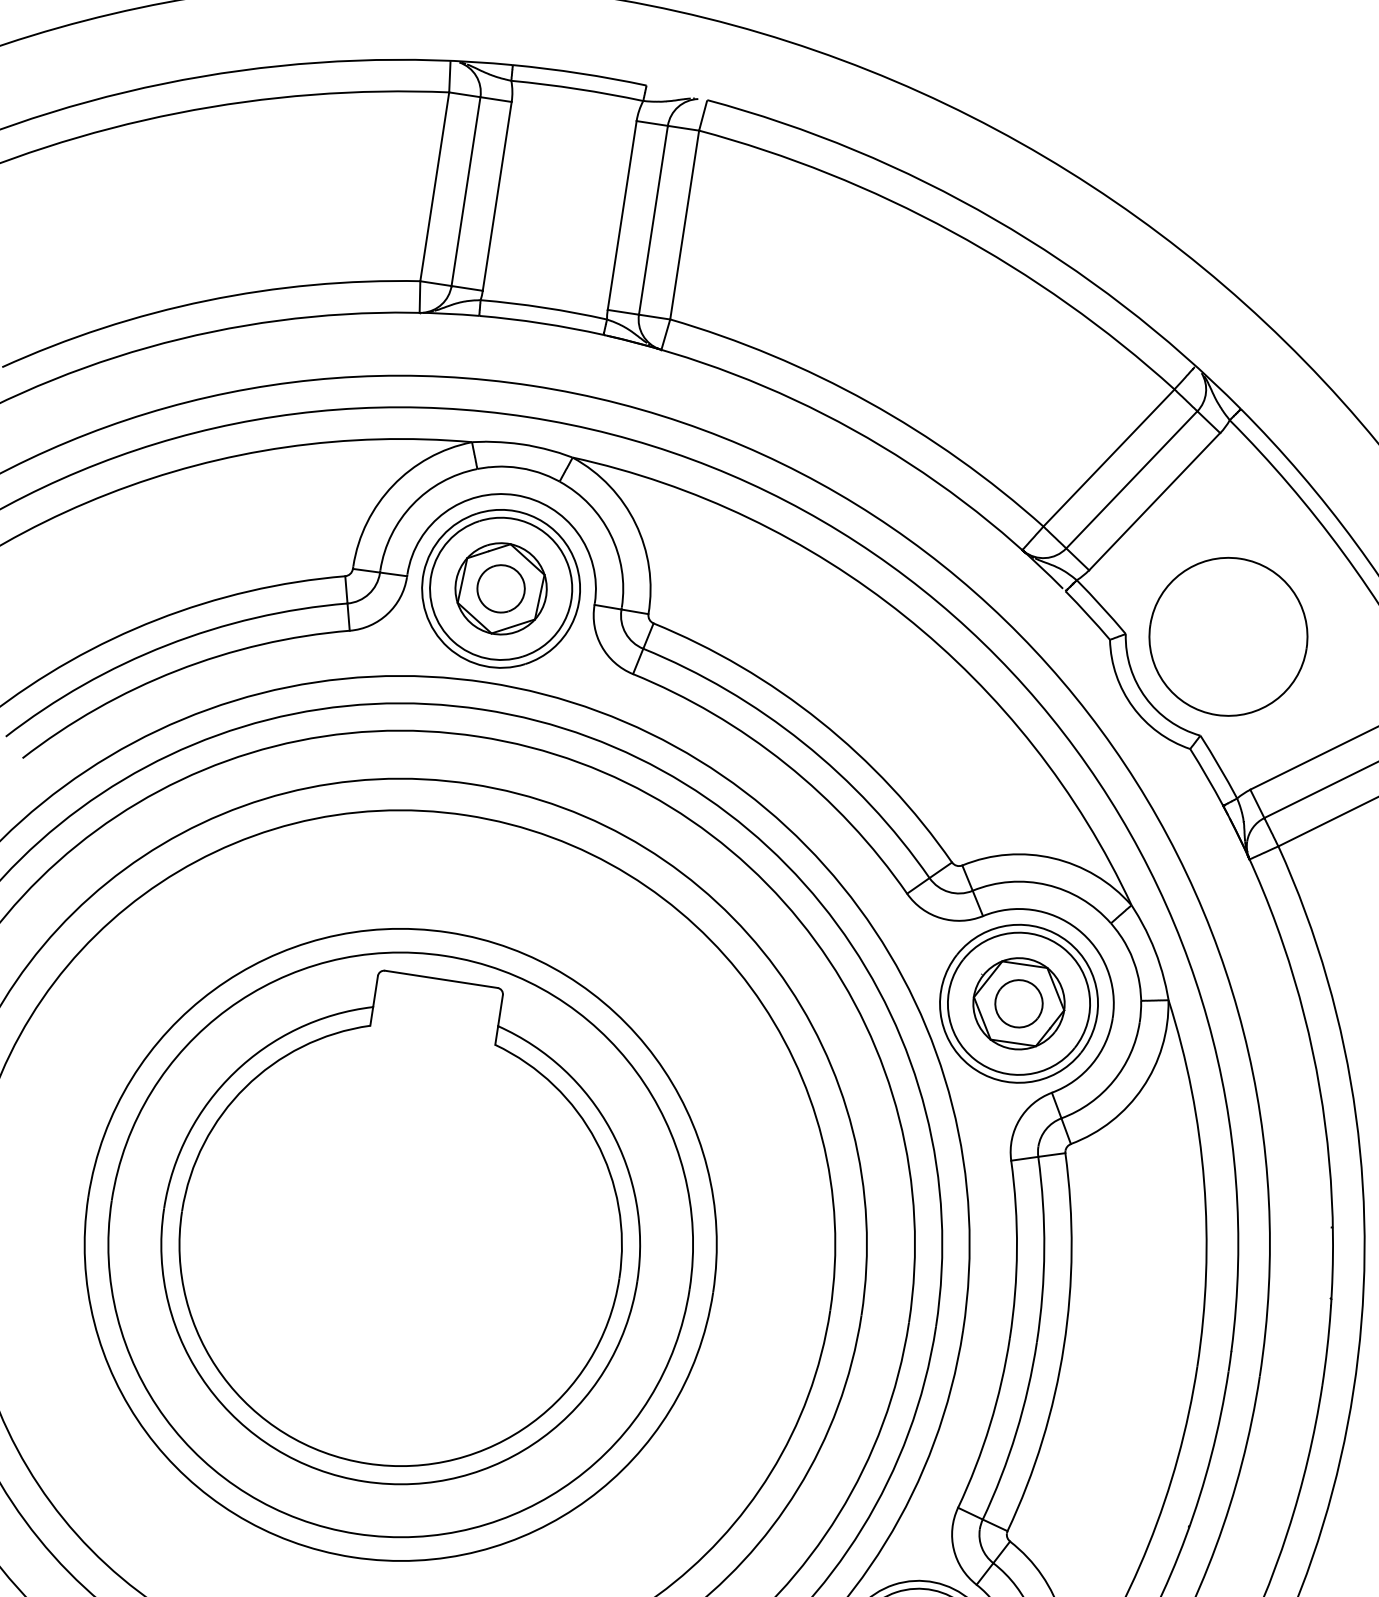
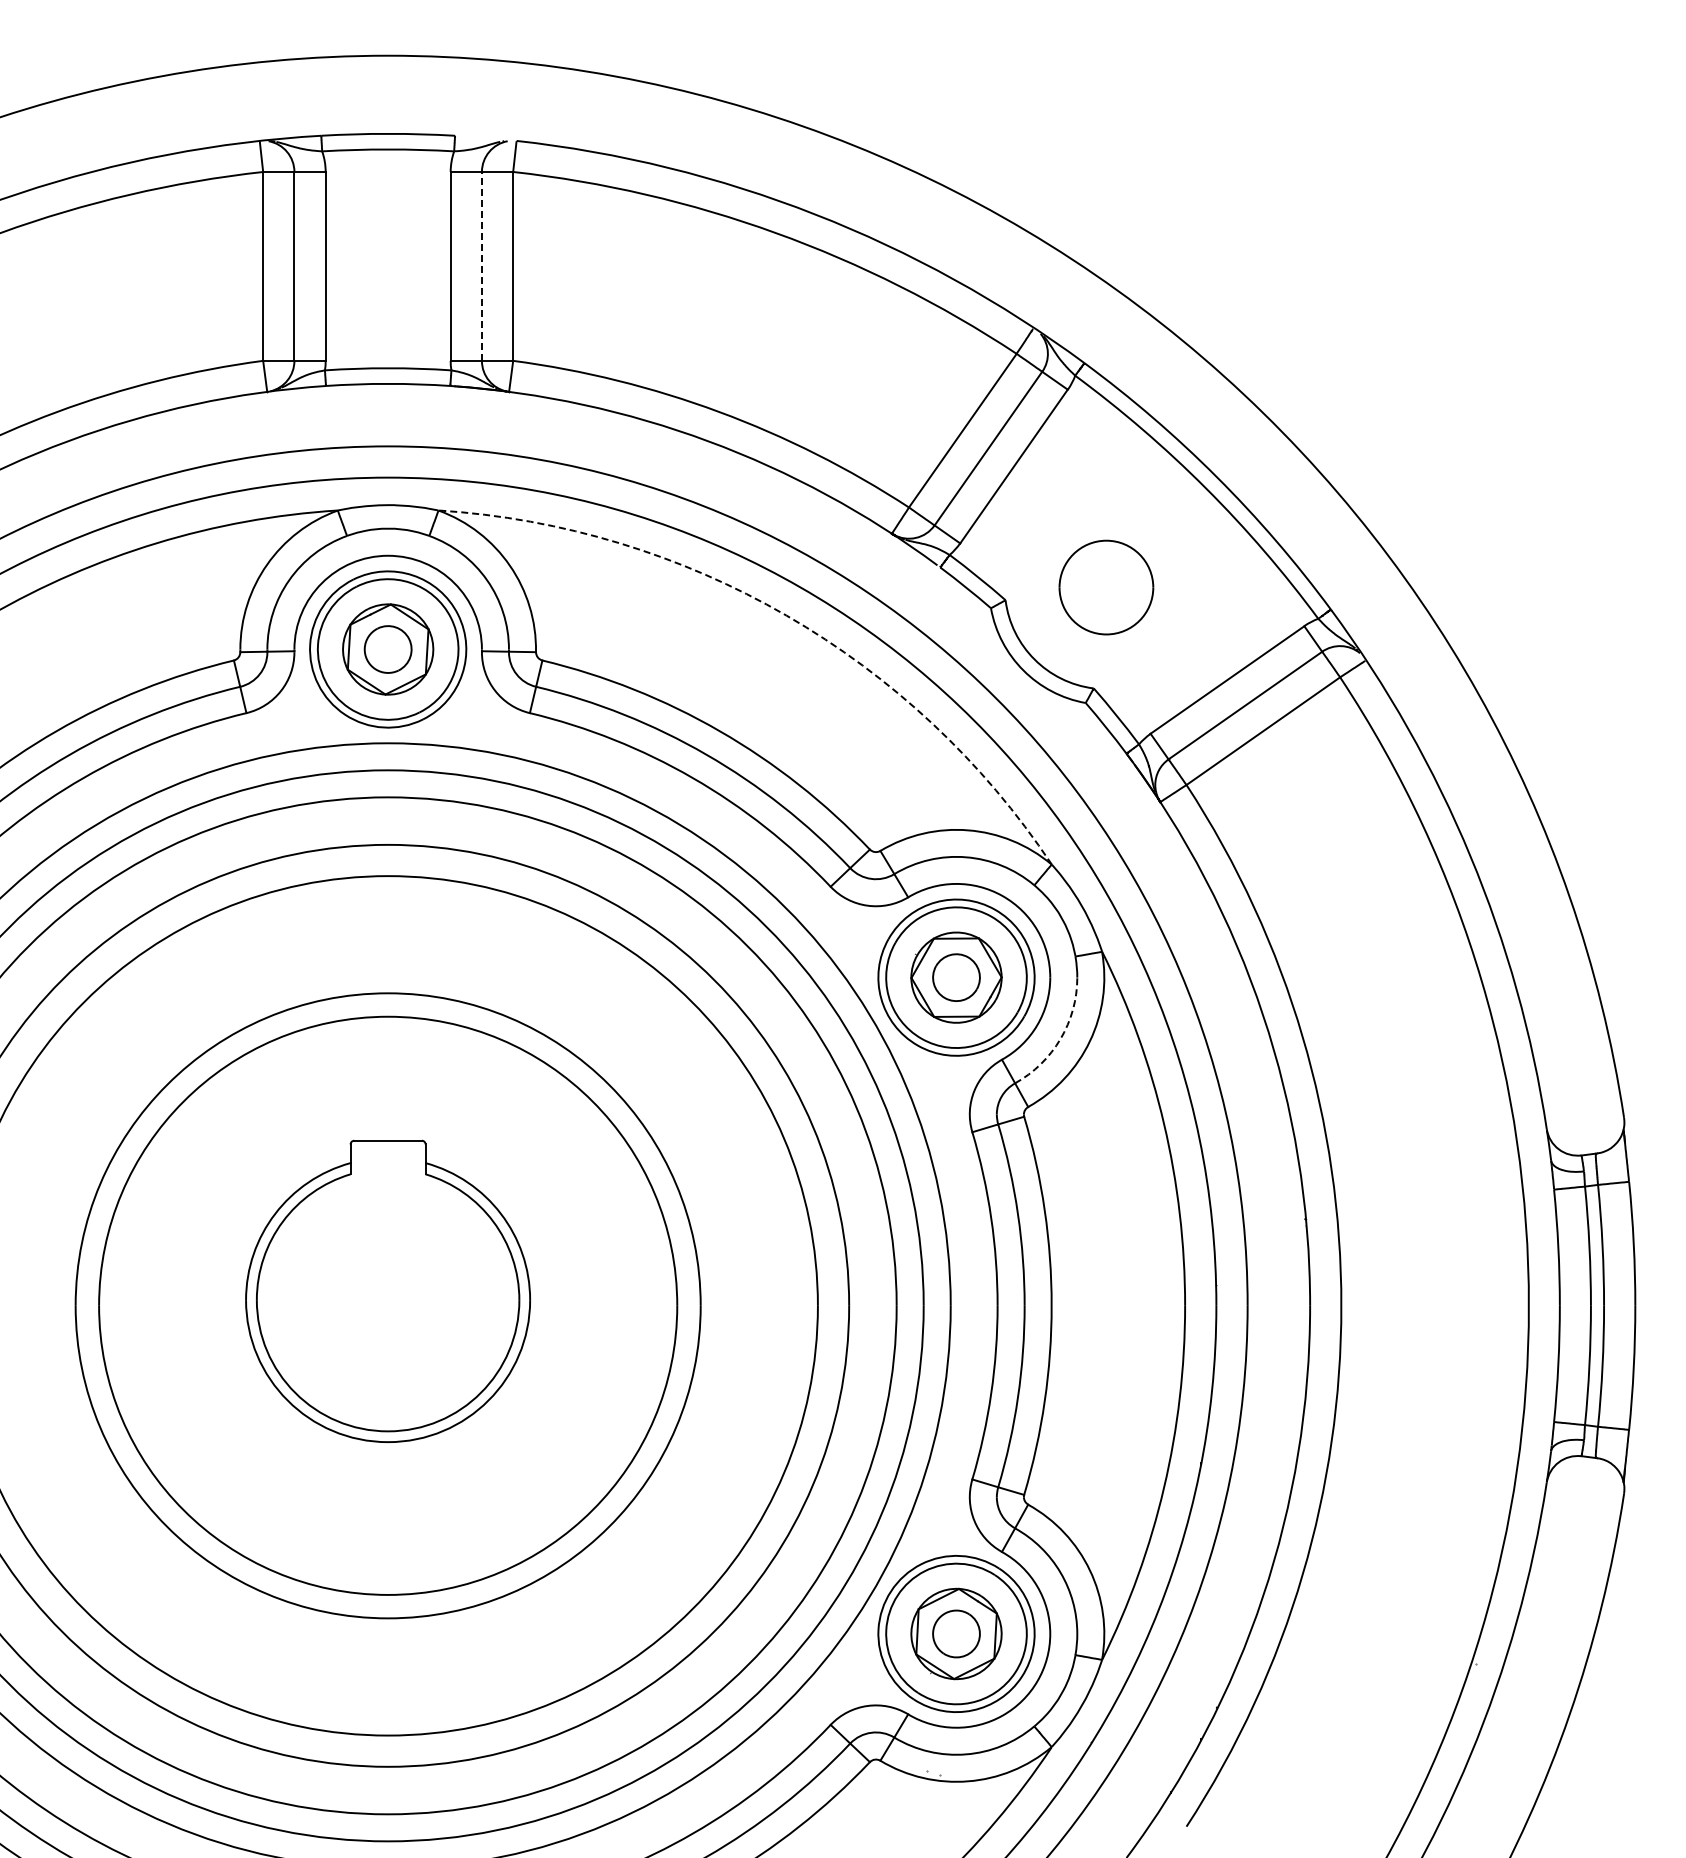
line: (653, 219) -> (481, 265), solid -> dashed
arc: (904, 615) -> (786, 615), solid -> dashed
part: (1228, 636) -> (1106, 587), size x0.6
arc: (1113, 1081) -> (1060, 1039), solid -> dashed
part: (402, 1230) -> (387, 1291), size x0.6

